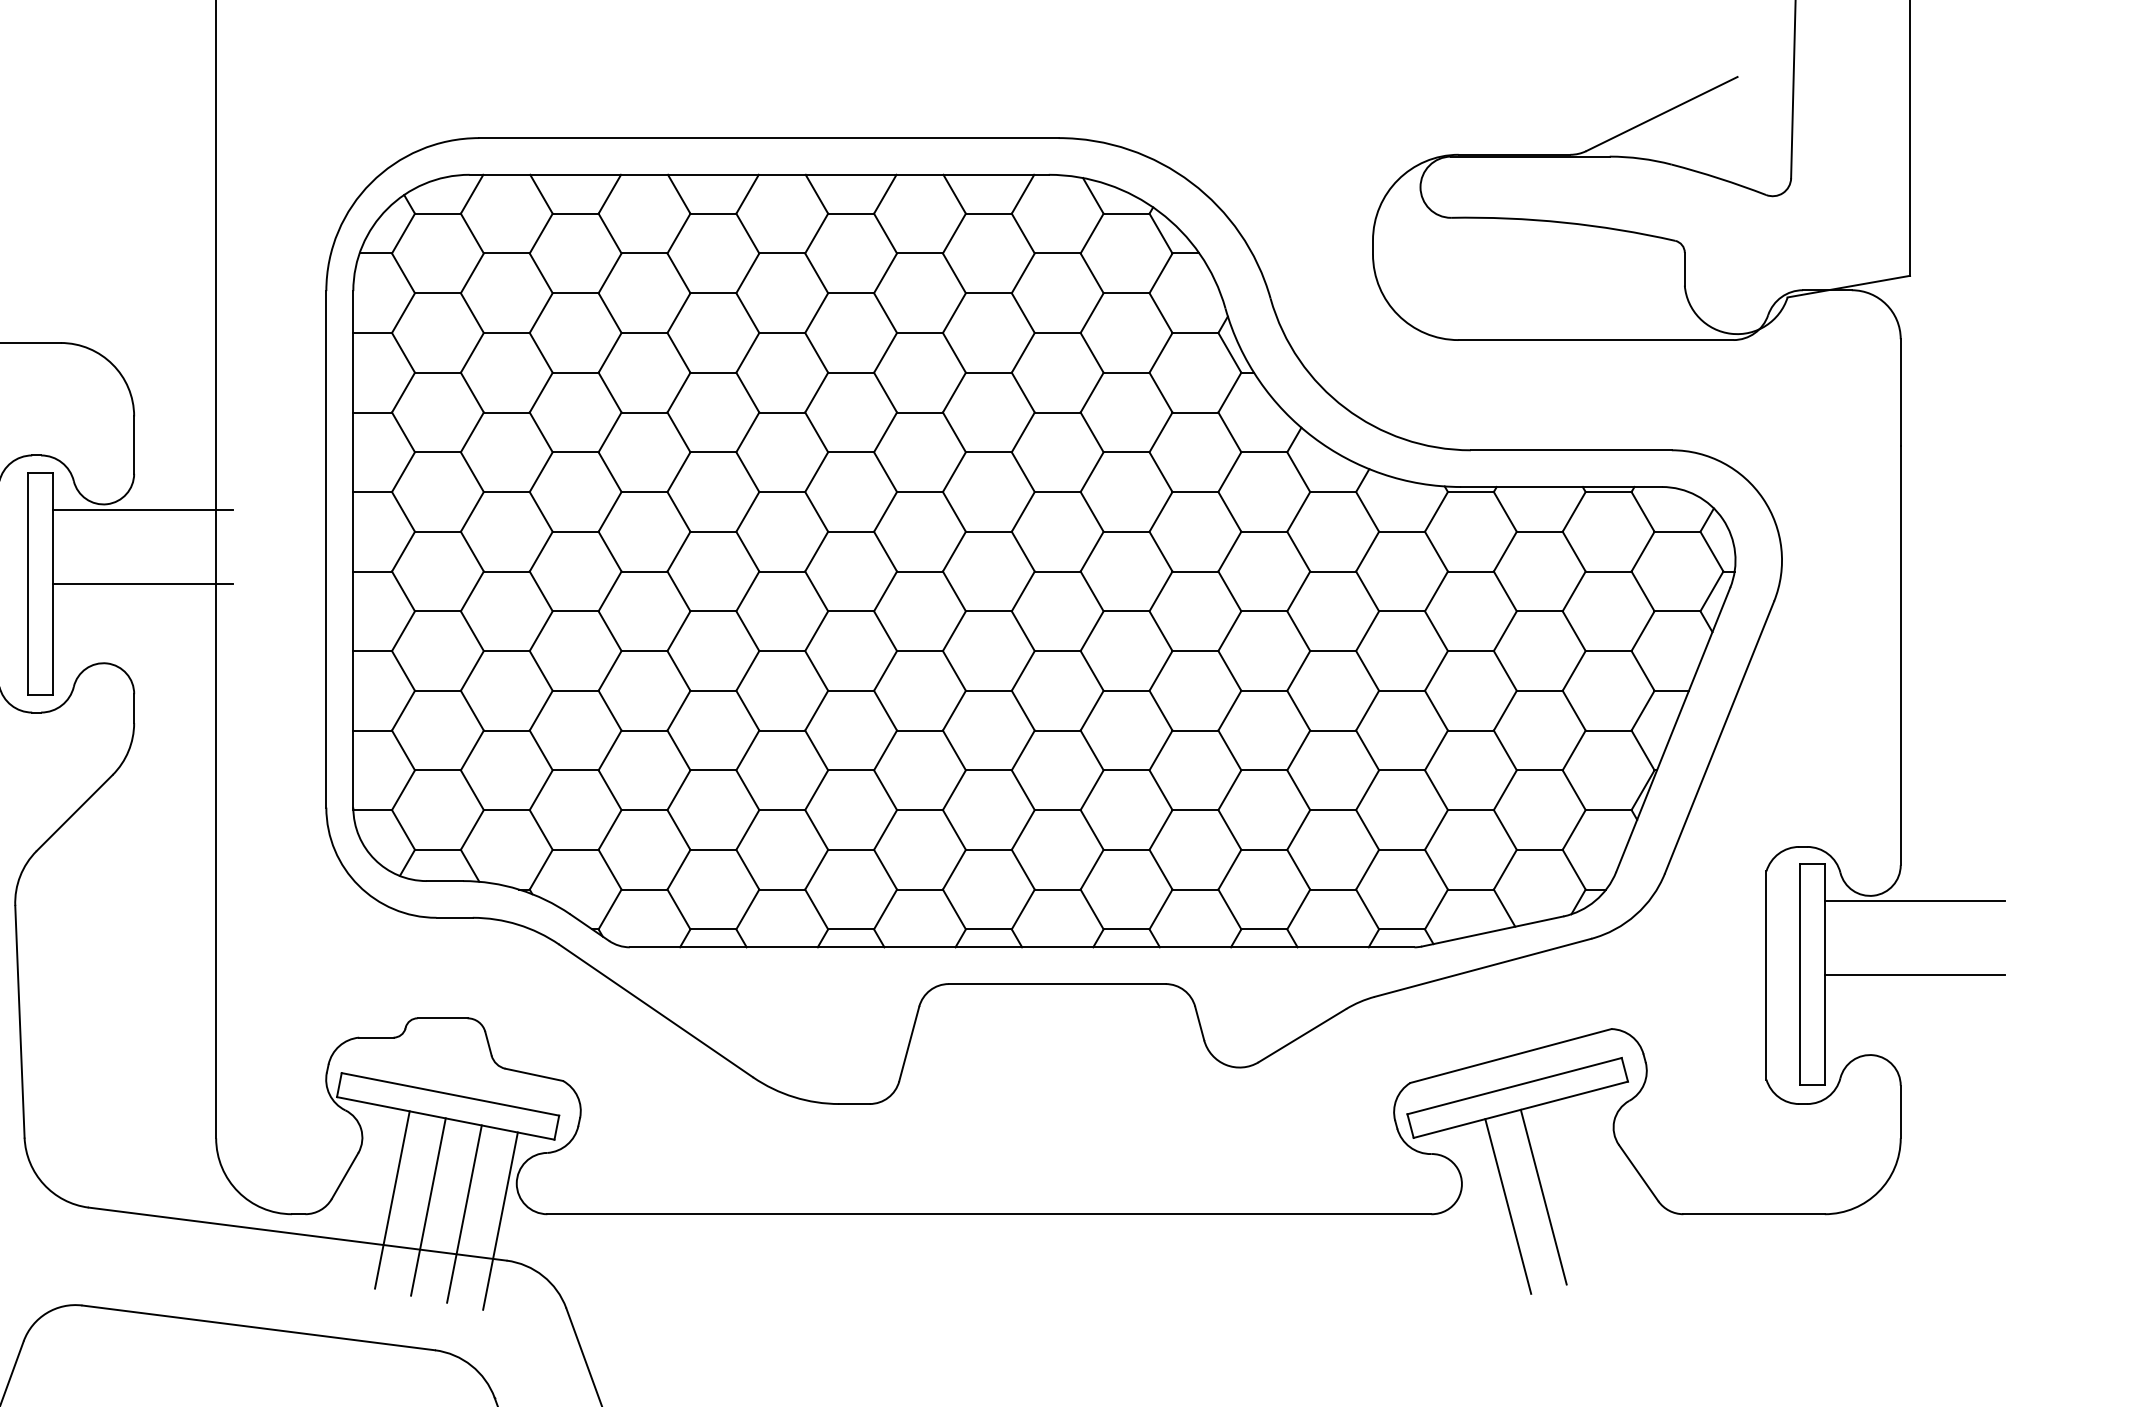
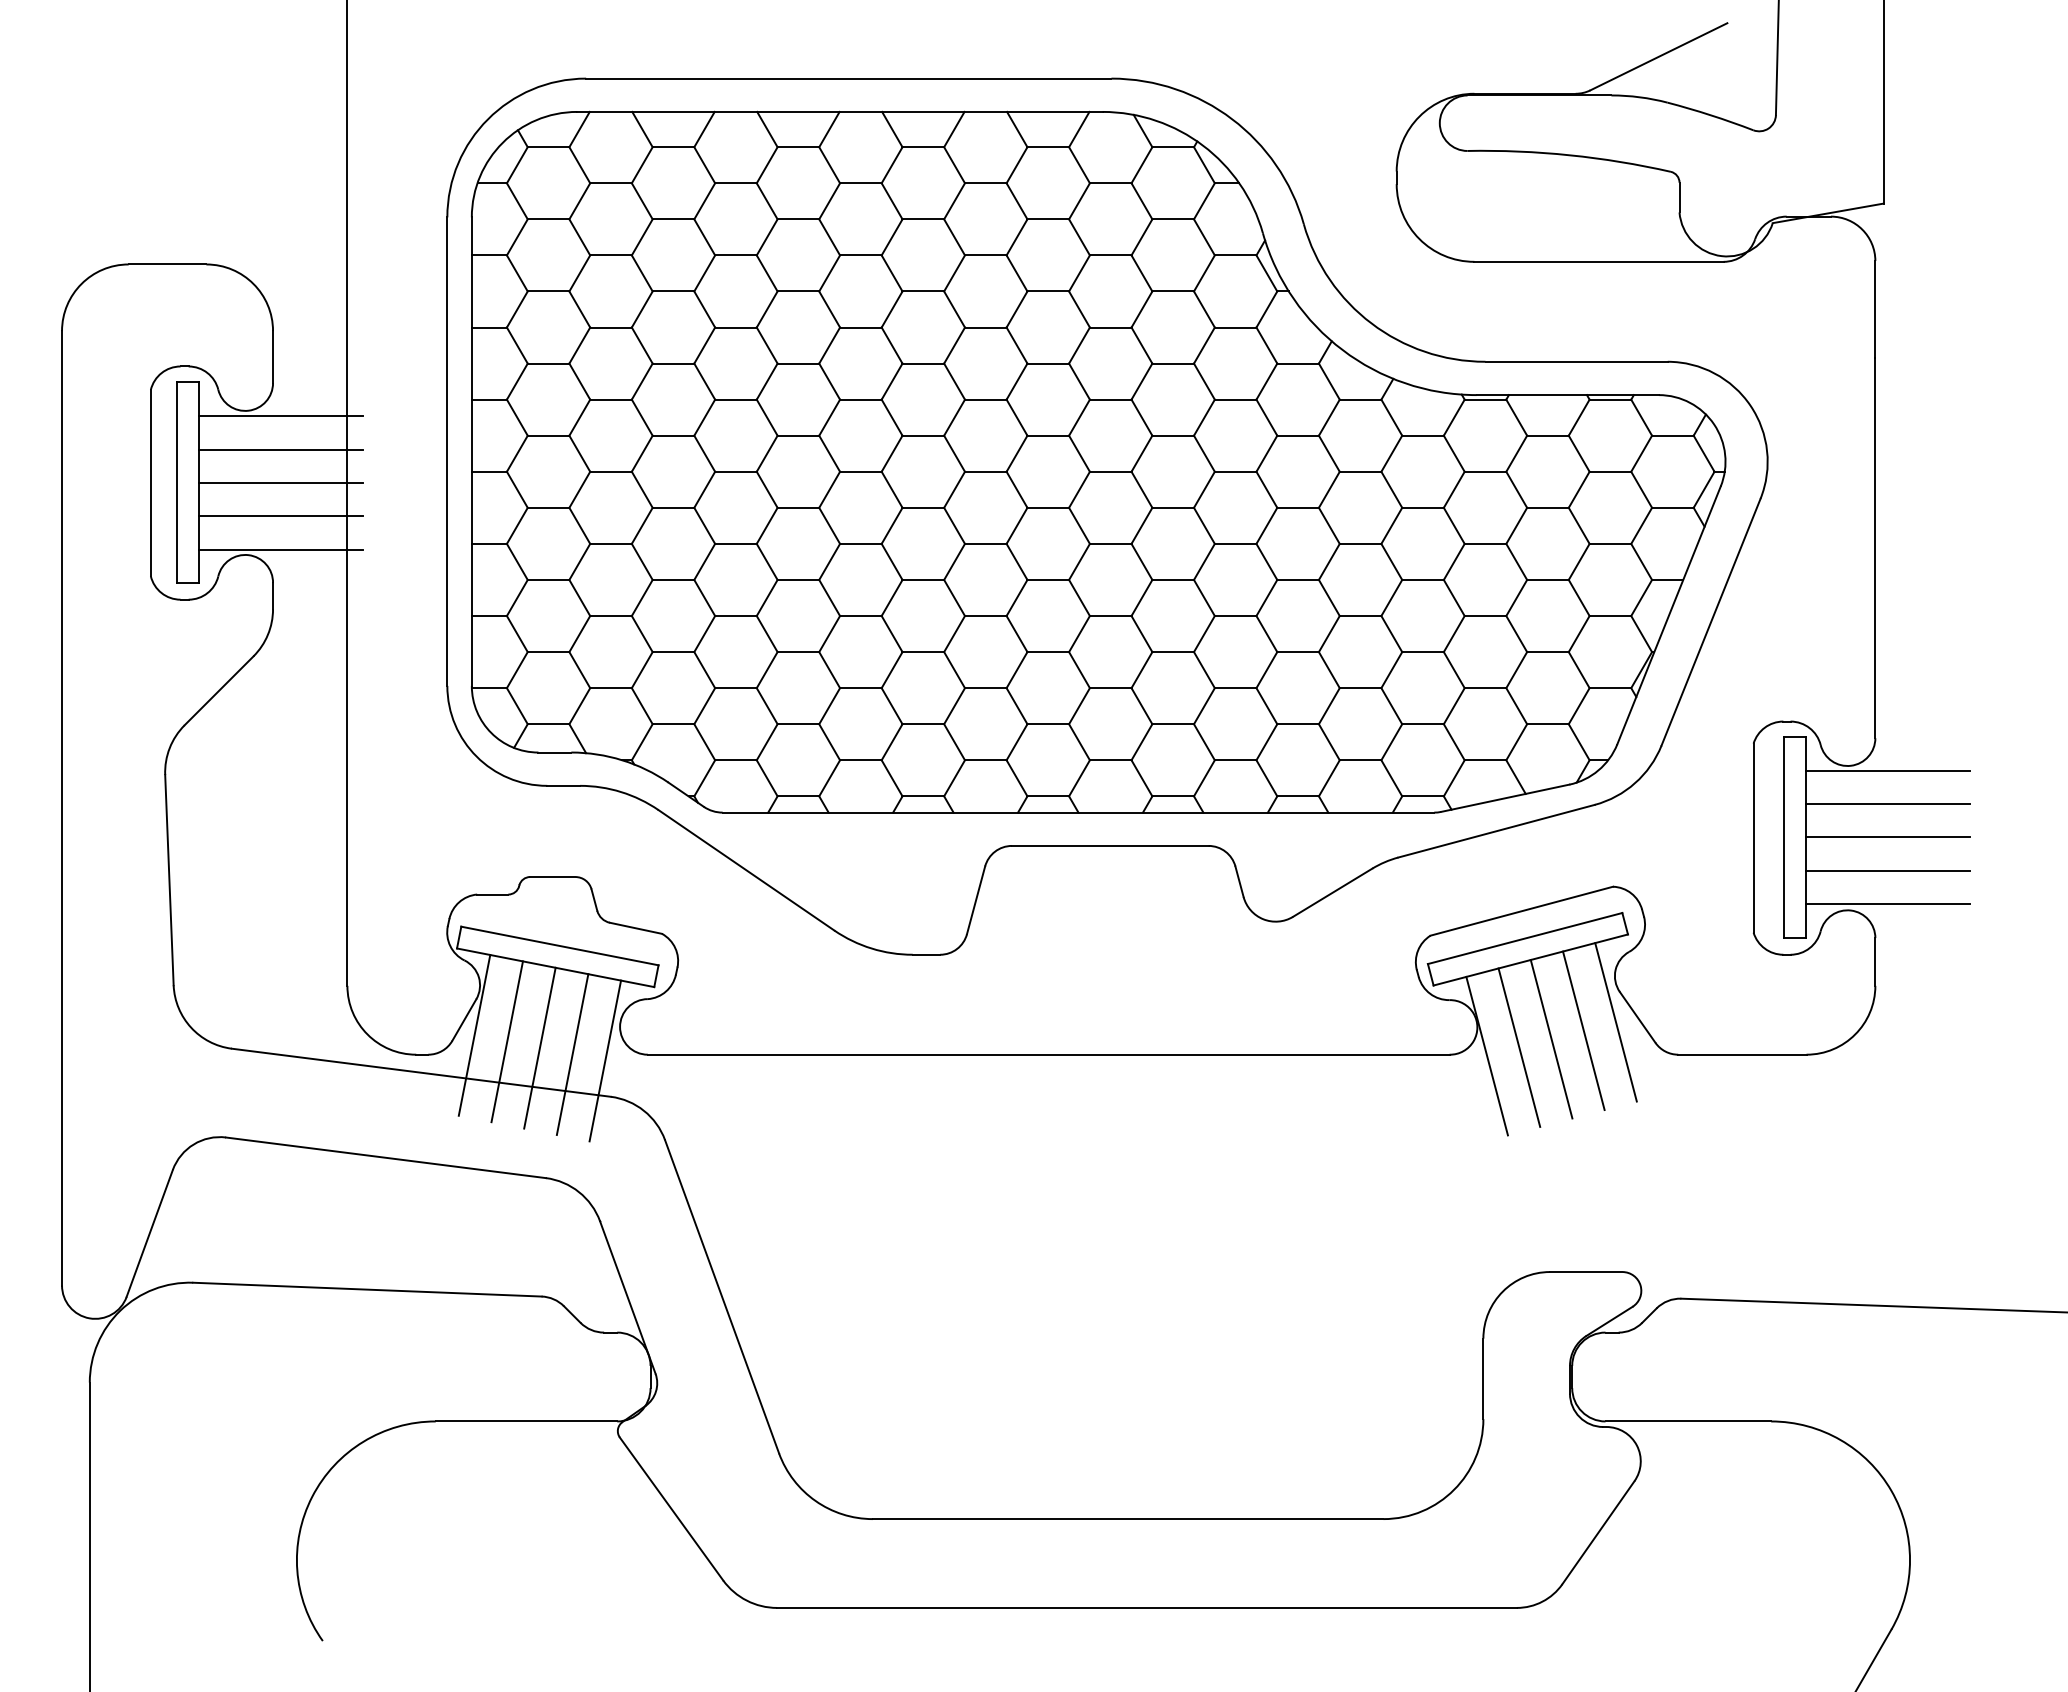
line: (142, 546) -> (280, 449), added
line: (142, 620) -> (280, 516), added
line: (142, 657) -> (280, 549), added
line: (1915, 938) -> (1888, 804), added
line: (1915, 1011) -> (1888, 870), added
line: (1915, 1047) -> (1888, 903), added
line: (1614, 1178) -> (1615, 1022), added
line: (1578, 1187) -> (1583, 1030), added
line: (356, 1191) -> (474, 1034), added
line: (1472, 1215) -> (1486, 1055), added

